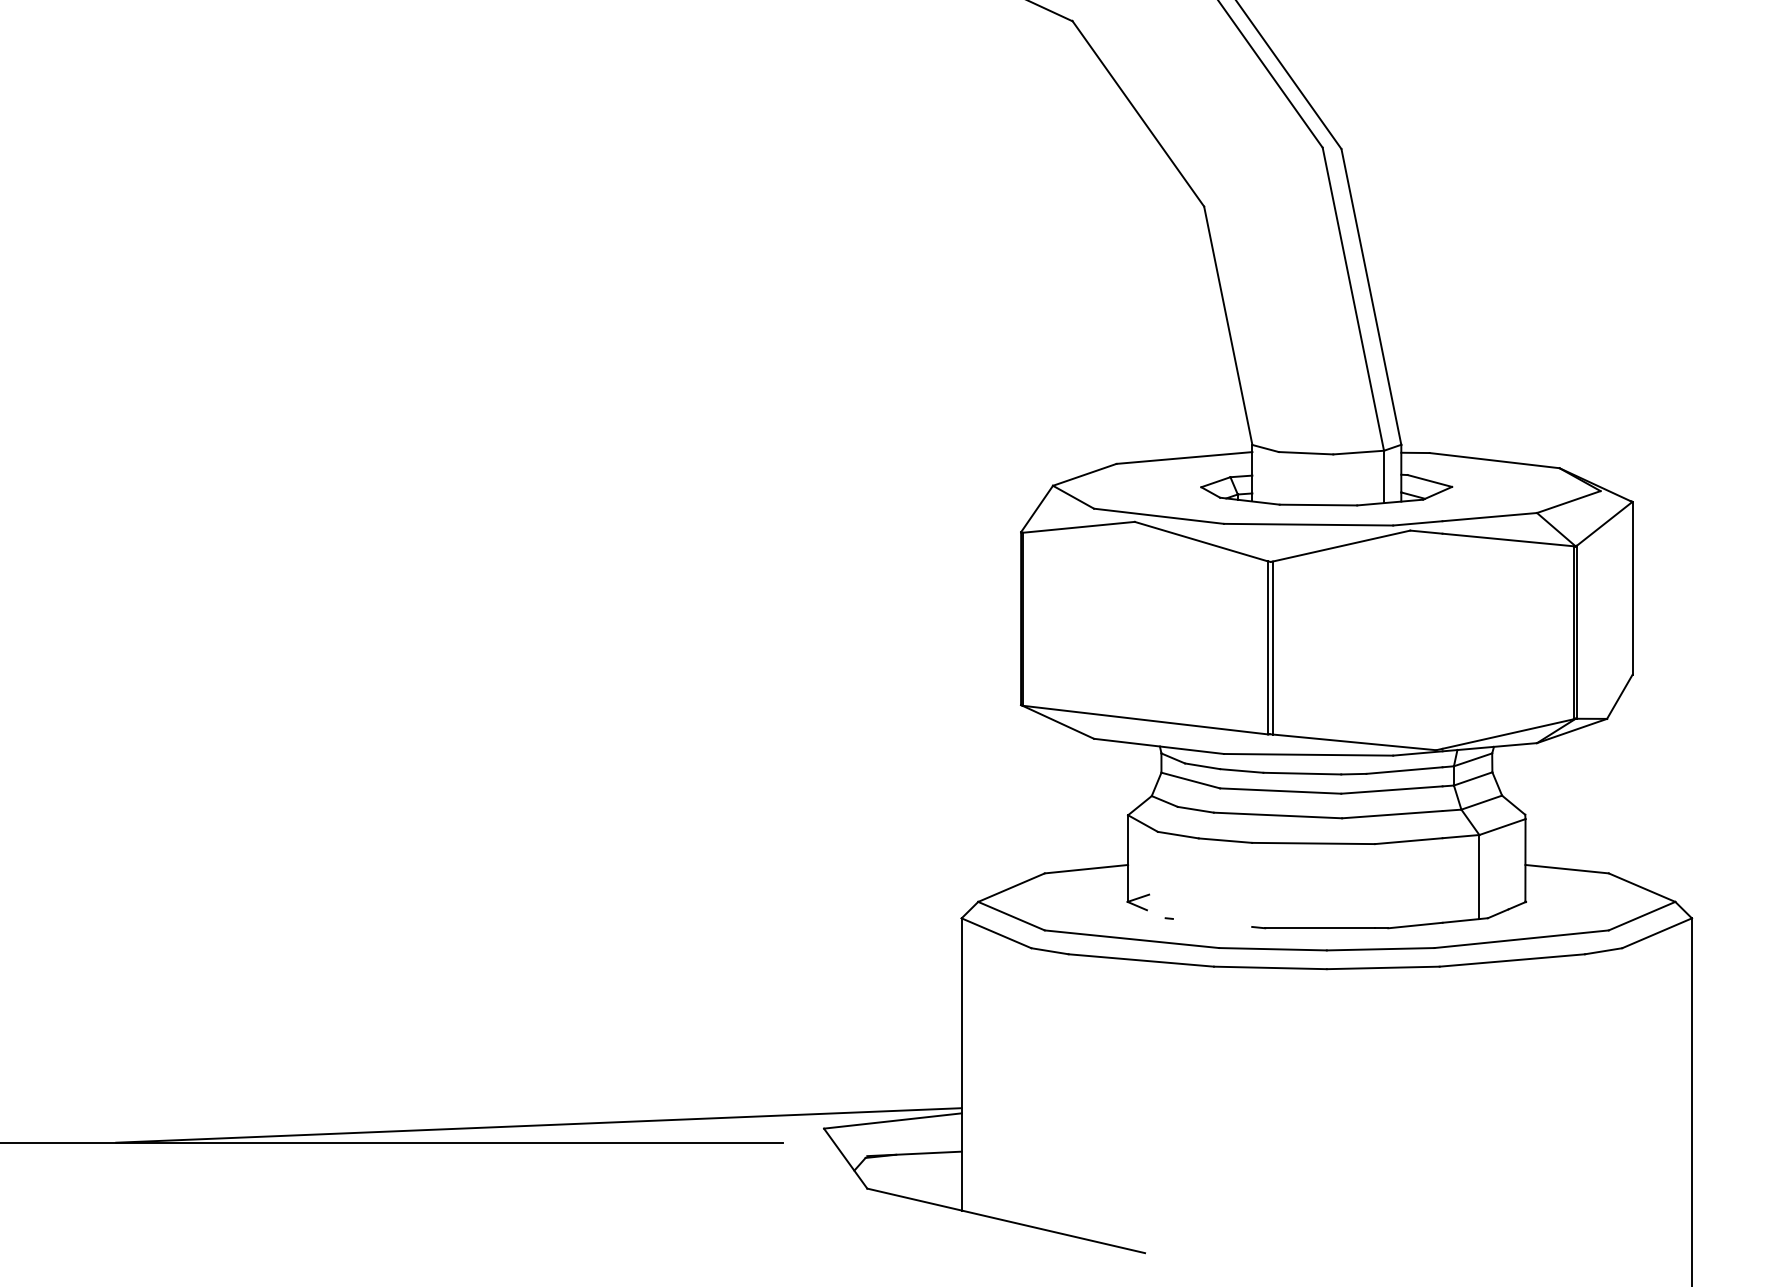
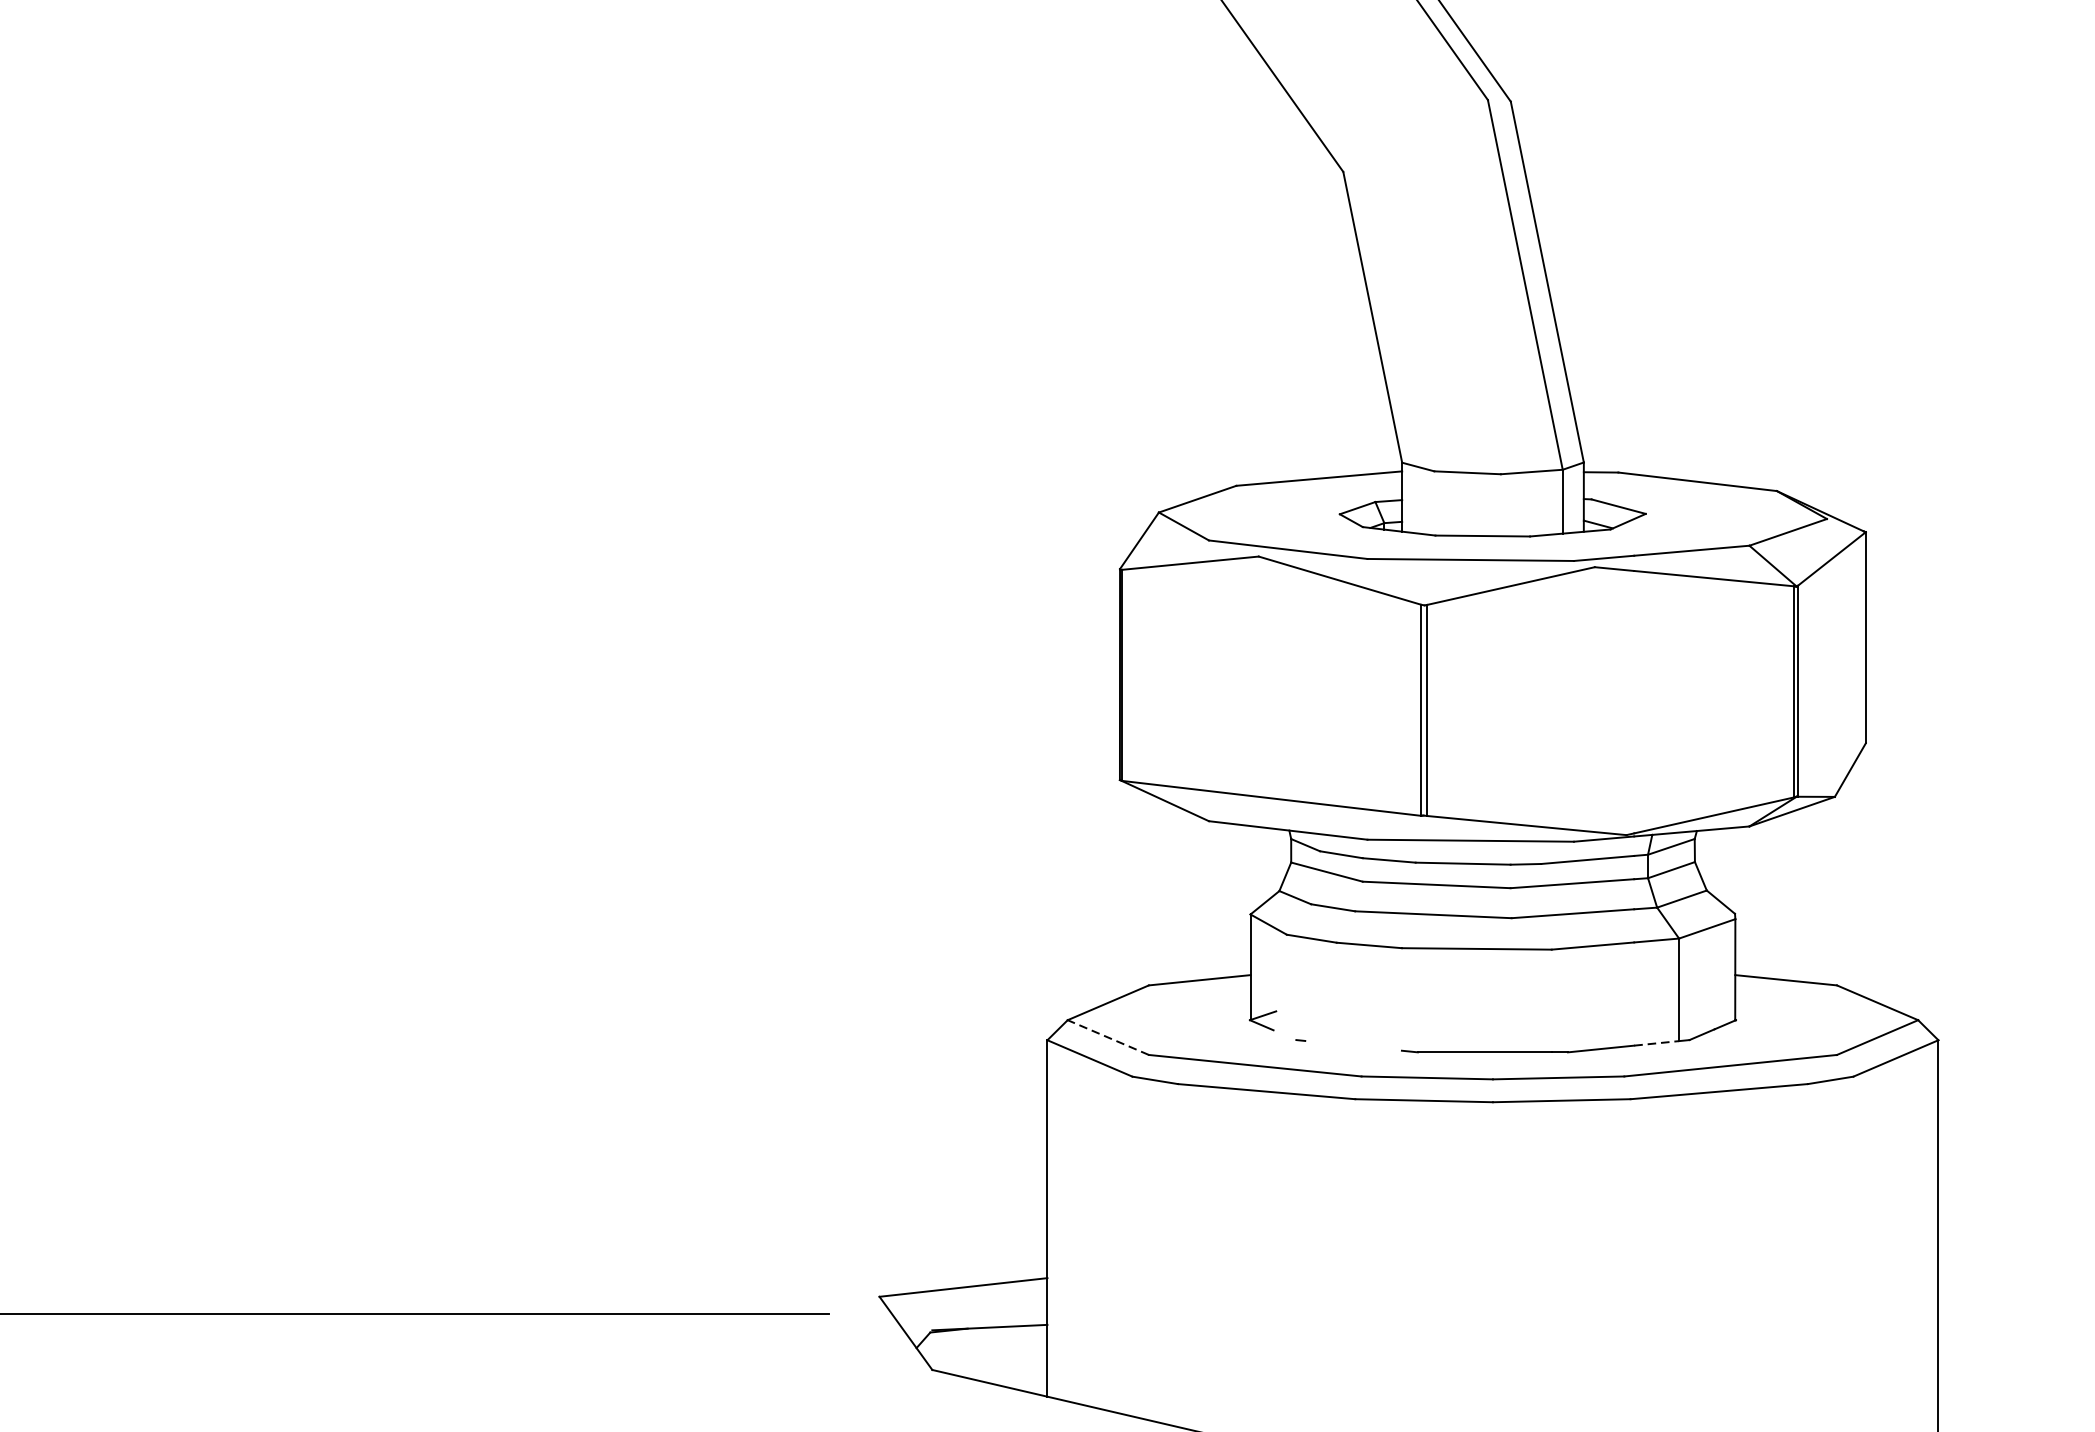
line: (1011, 915) -> (1108, 1036), solid -> dashed
line: (1461, 920) -> (1657, 1042), solid -> dashed
line: (538, 1125) -> (531, 1292), removed

